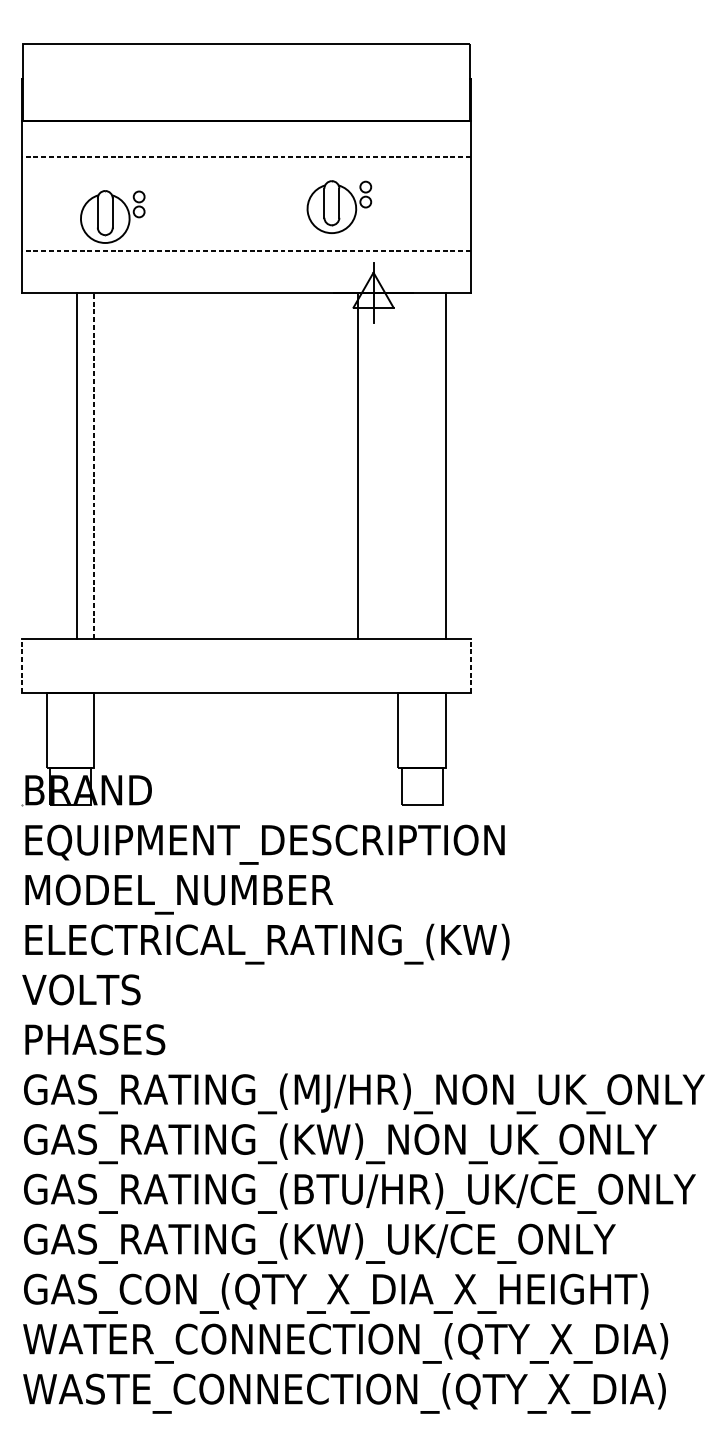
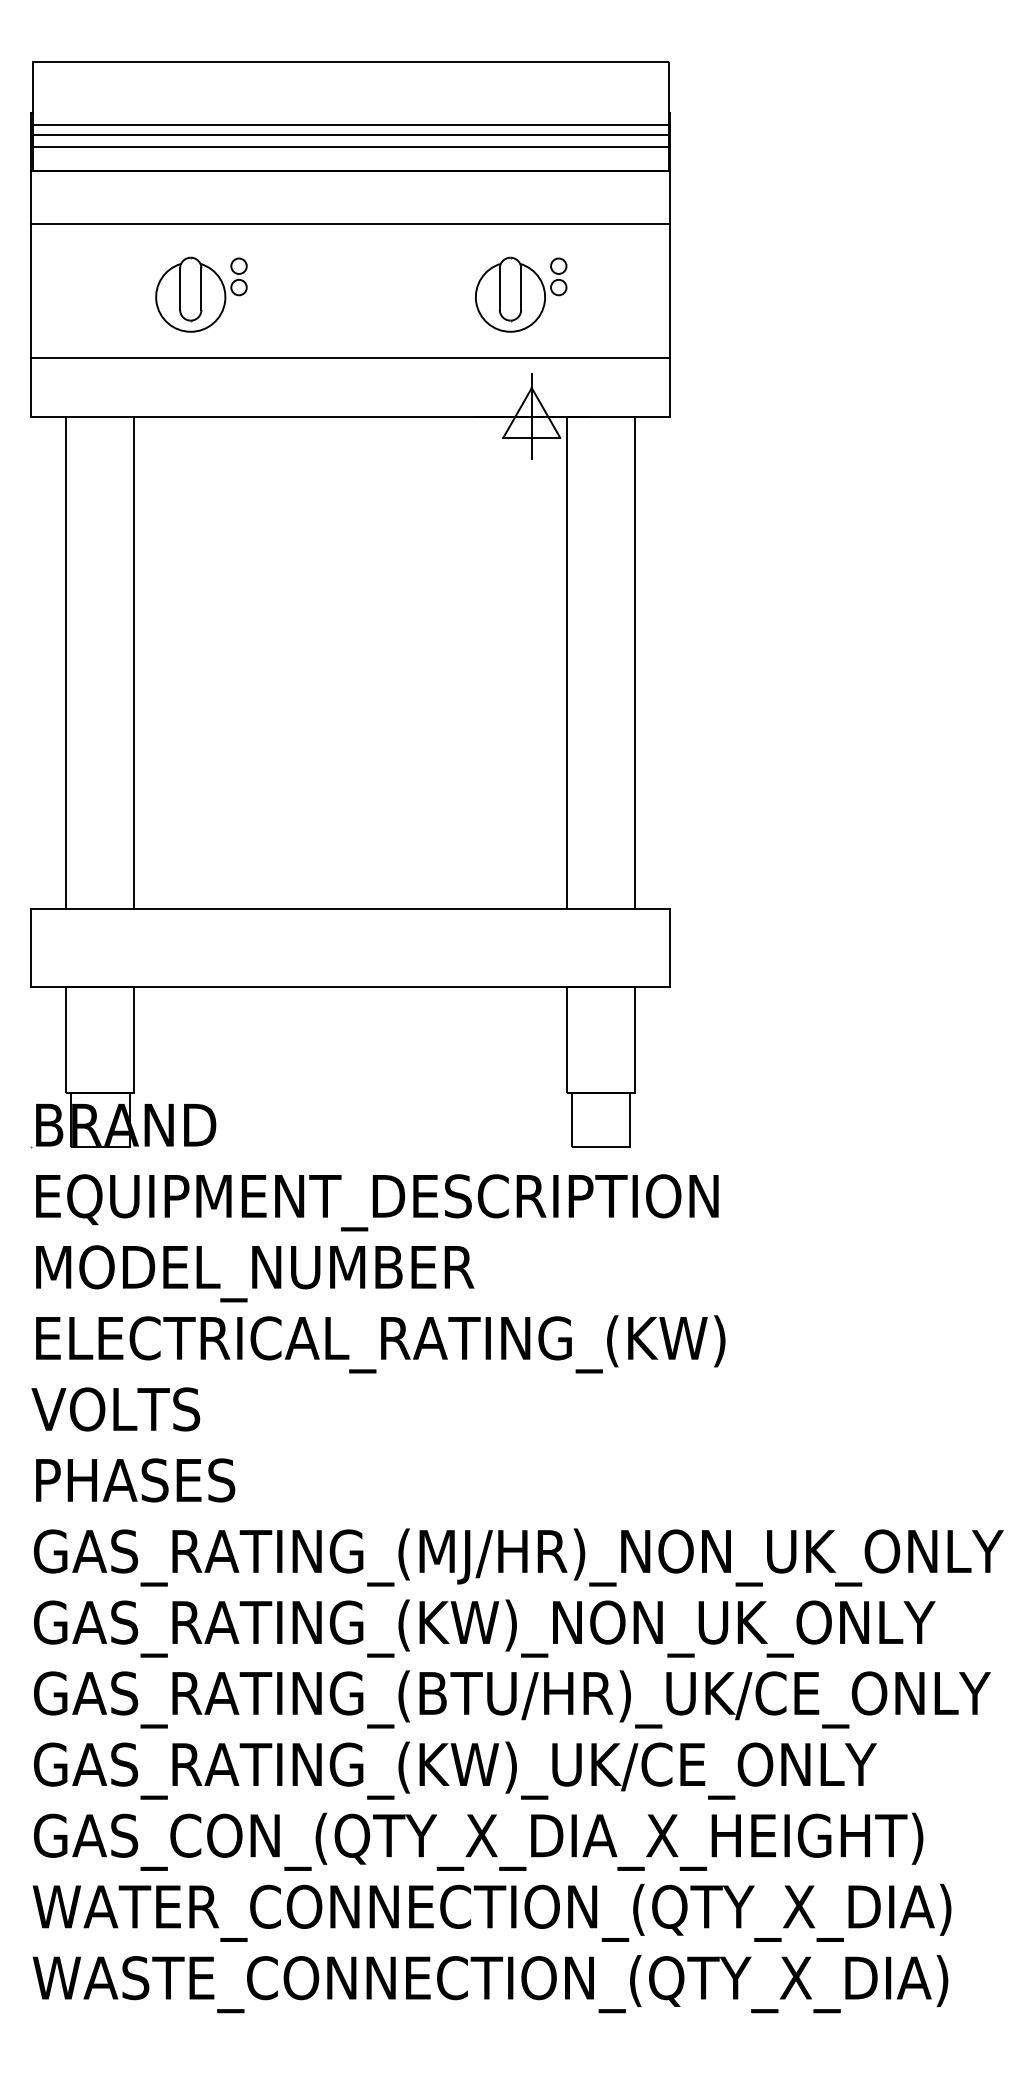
line: (246, 88) -> (350, 125), added
line: (246, 94) -> (350, 134), added
line: (246, 103) -> (350, 146), added
line: (246, 157) -> (350, 223), dashed -> solid
part: (339, 206) -> (521, 294), moved
part: (112, 216) -> (201, 294), moved
line: (246, 251) -> (350, 357), dashed -> solid
line: (77, 465) -> (66, 662), moved
line: (94, 465) -> (134, 662), dashed -> solid
line: (358, 465) -> (567, 662), moved
line: (21, 666) -> (30, 948), dashed -> solid
line: (470, 666) -> (670, 948), dashed -> solid

